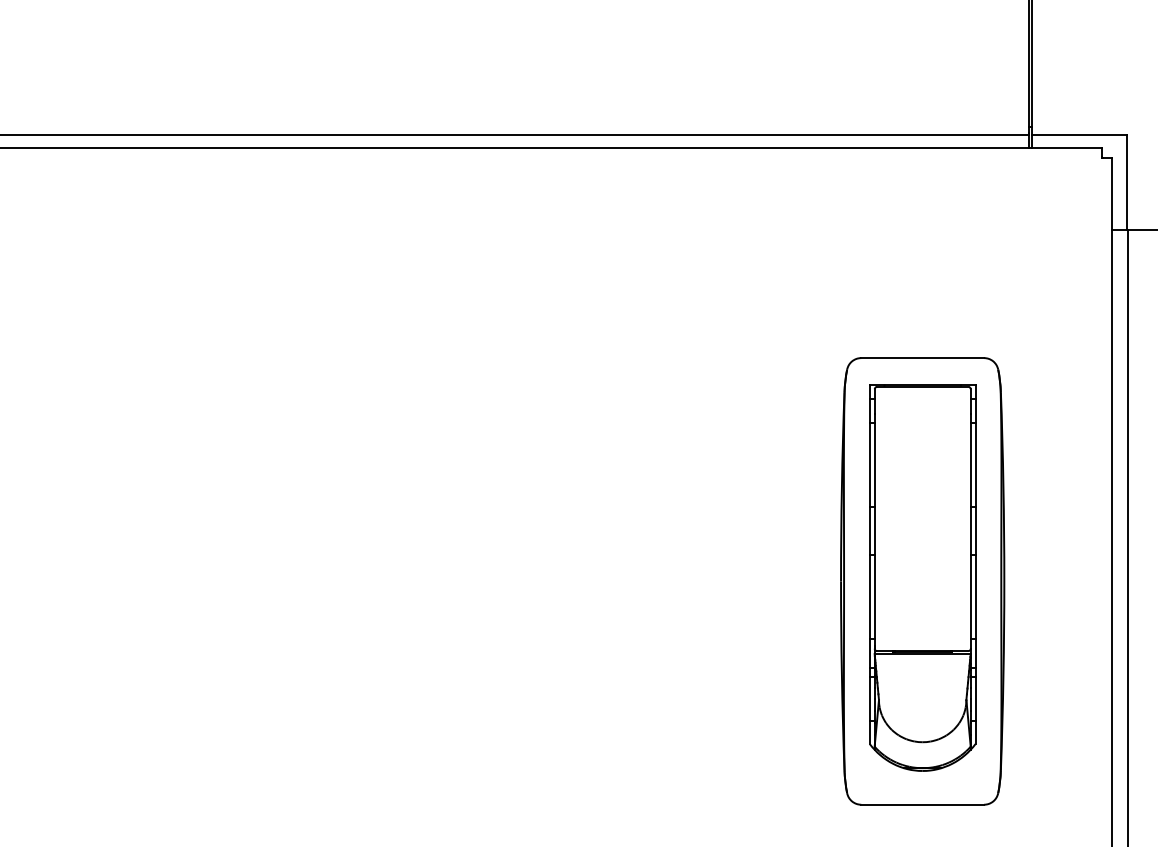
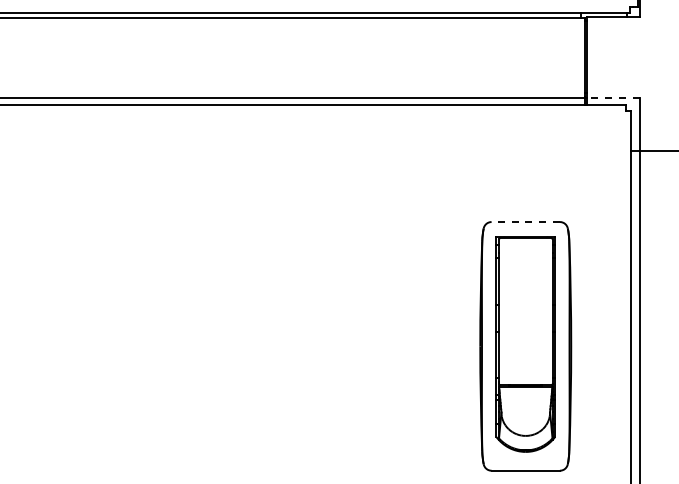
line: (1078, 136) -> (612, 98), solid -> dashed
line: (922, 358) -> (525, 222), solid -> dashed

